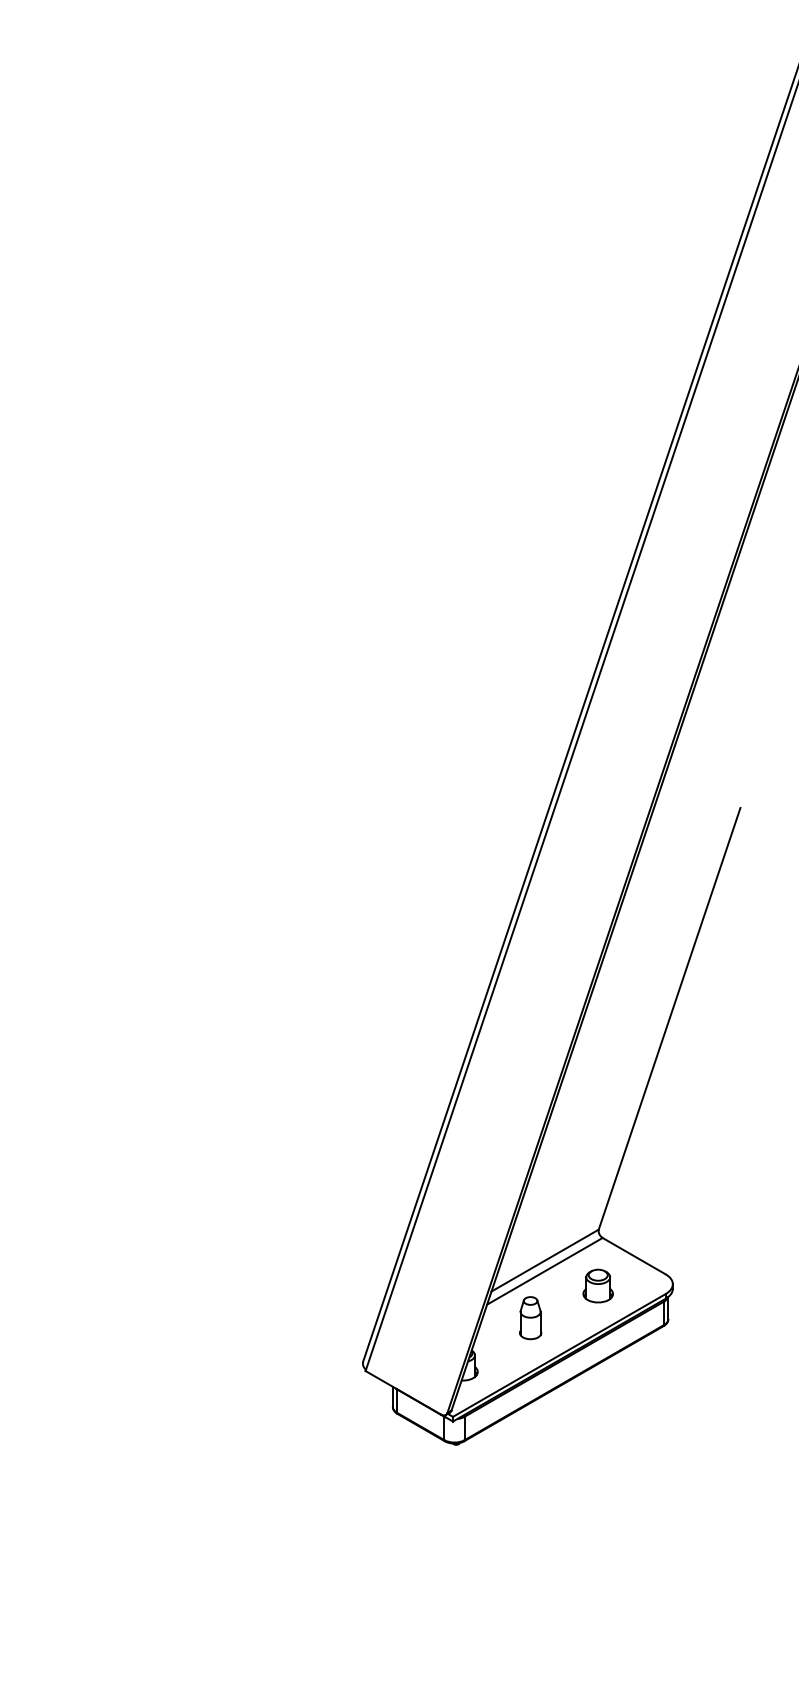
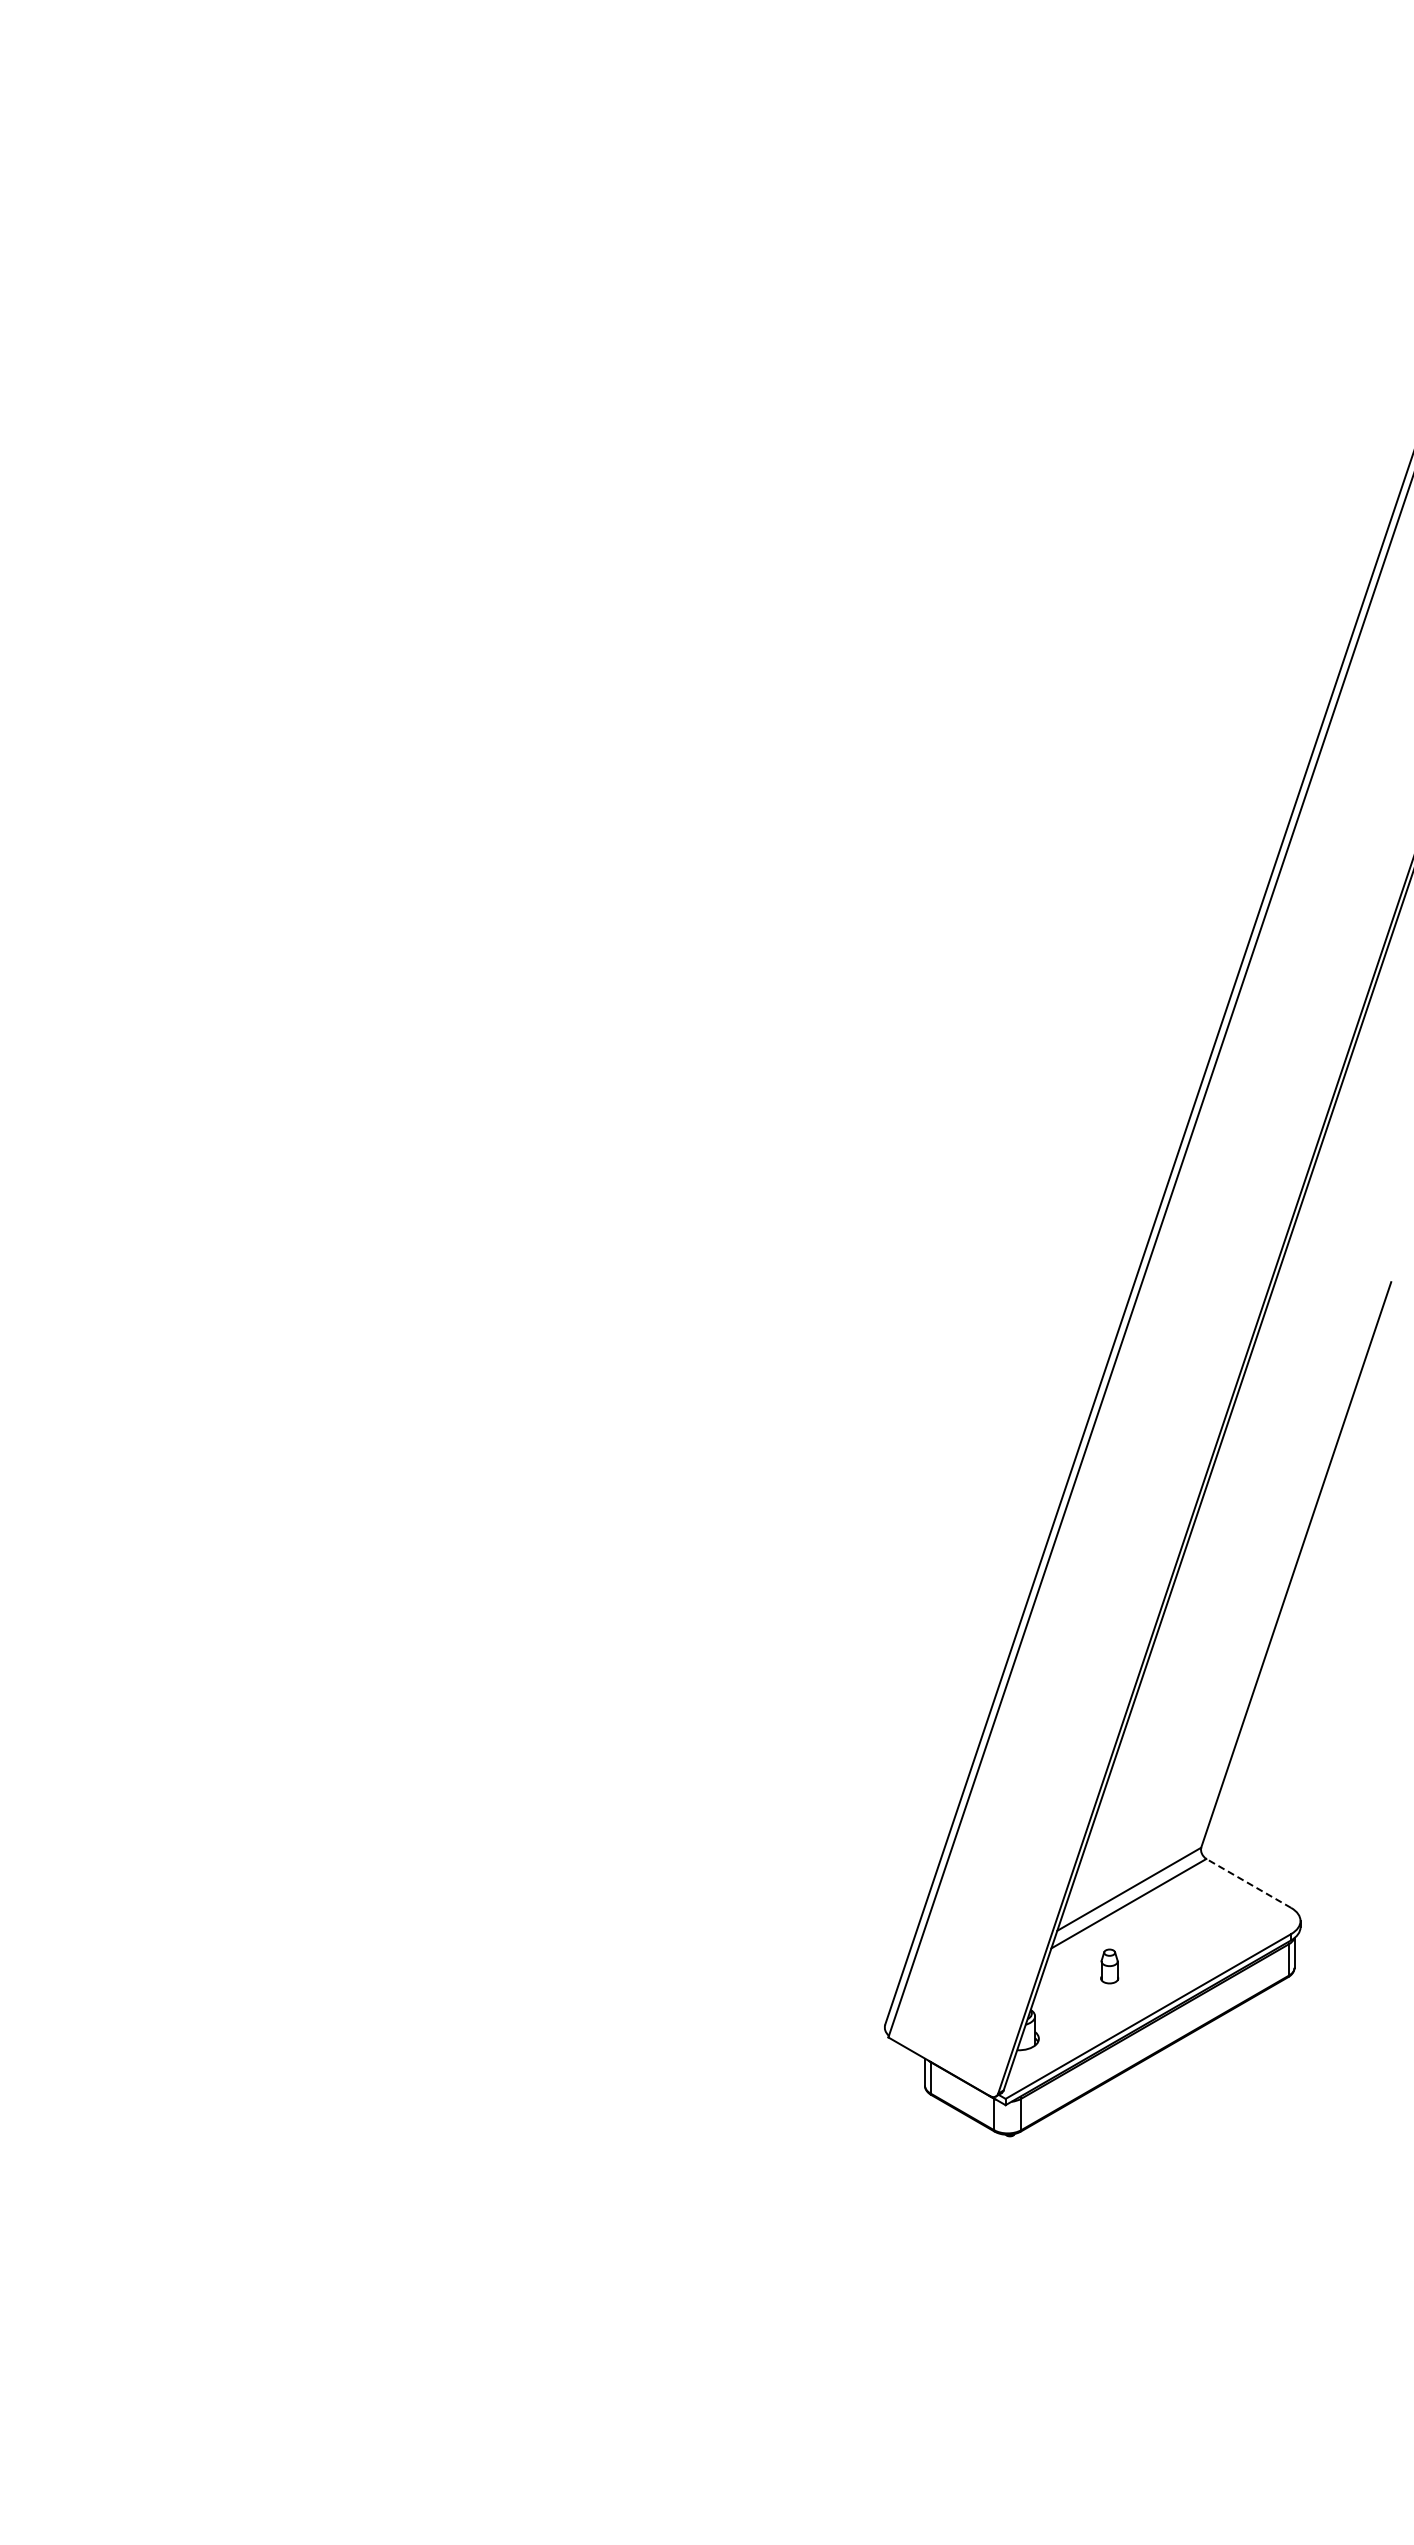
line: (634, 1256) -> (1248, 1883), solid -> dashed
part: (598, 1286) -> (1200, 1923), removed
part: (530, 1318) -> (1109, 1966), size x0.6

